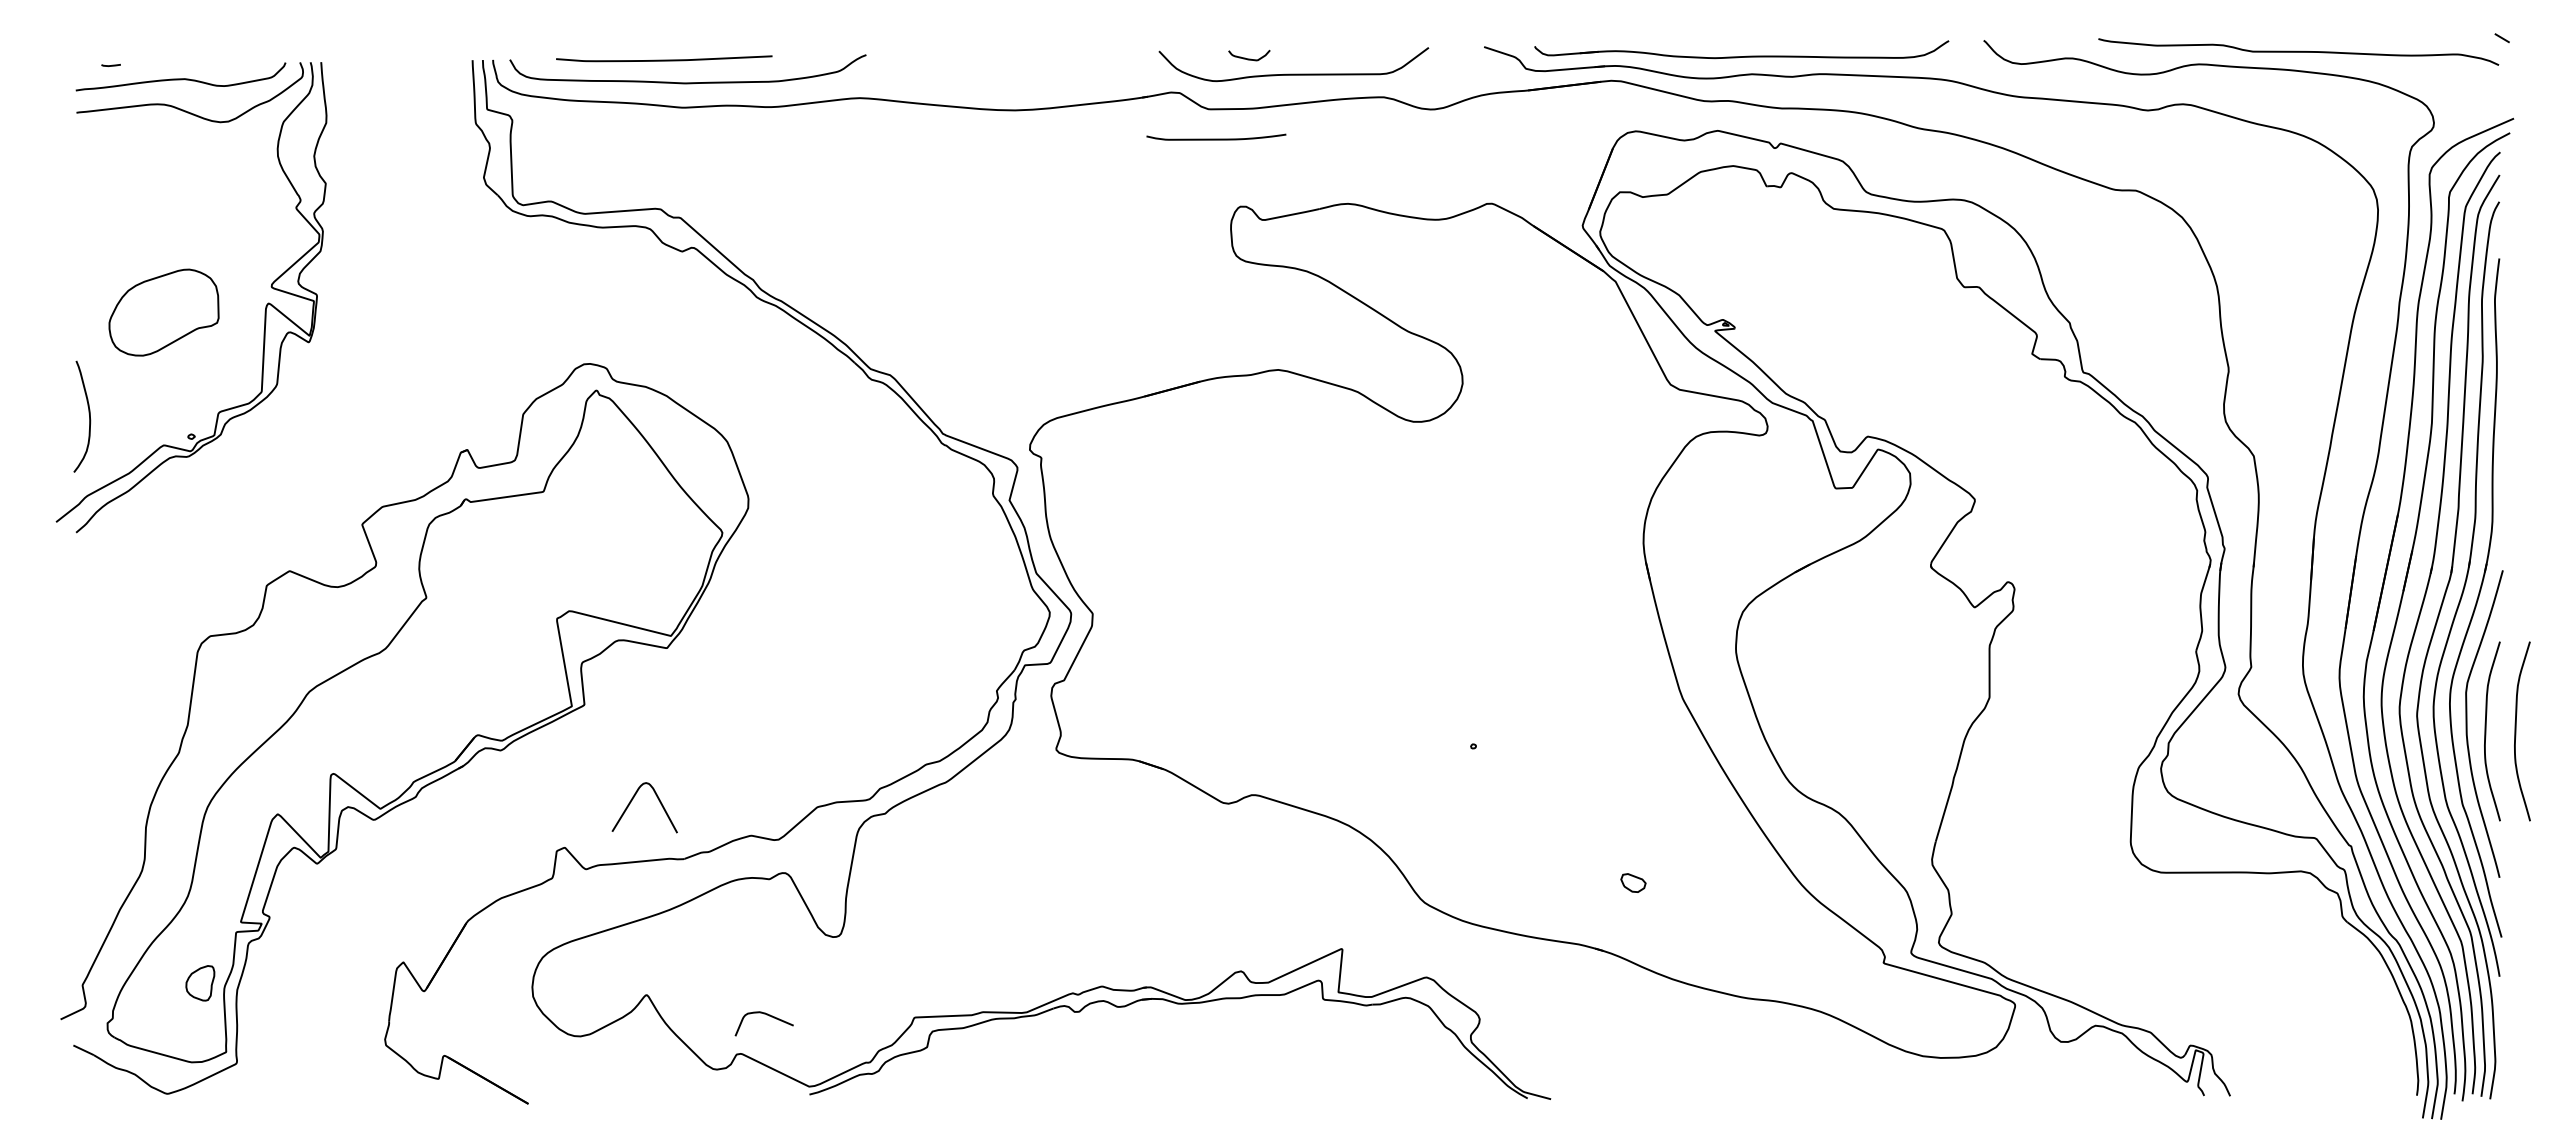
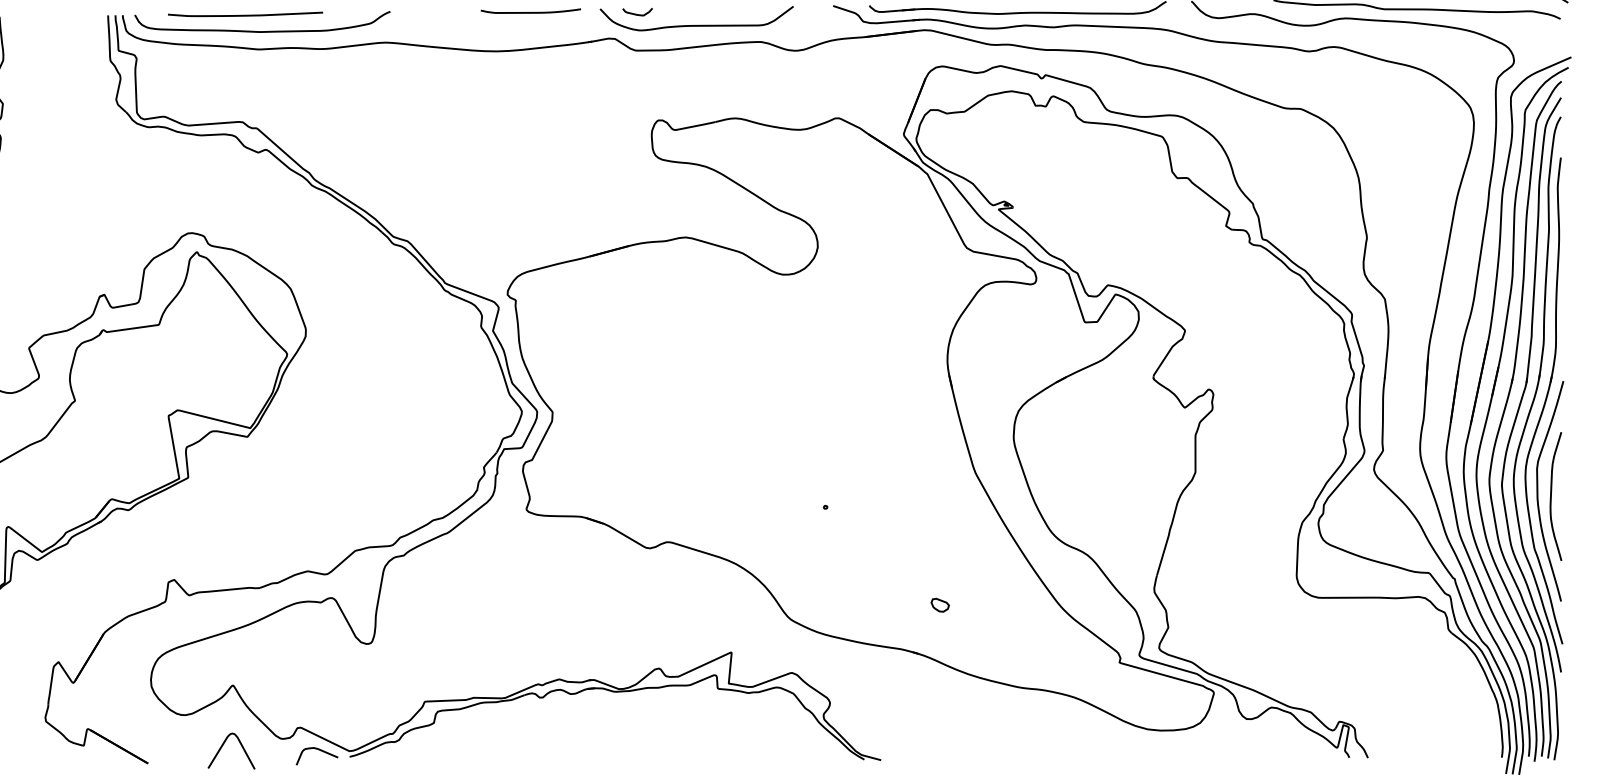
curve: (1249, 58) -> (637, 14), moved
curve: (1216, 138) -> (530, 12), moved
curve: (2516, 731) -> (1573, 496), removed
curve: (633, 799) -> (223, 745), moved
curve: (766, 1015) -> (318, 750), moved

